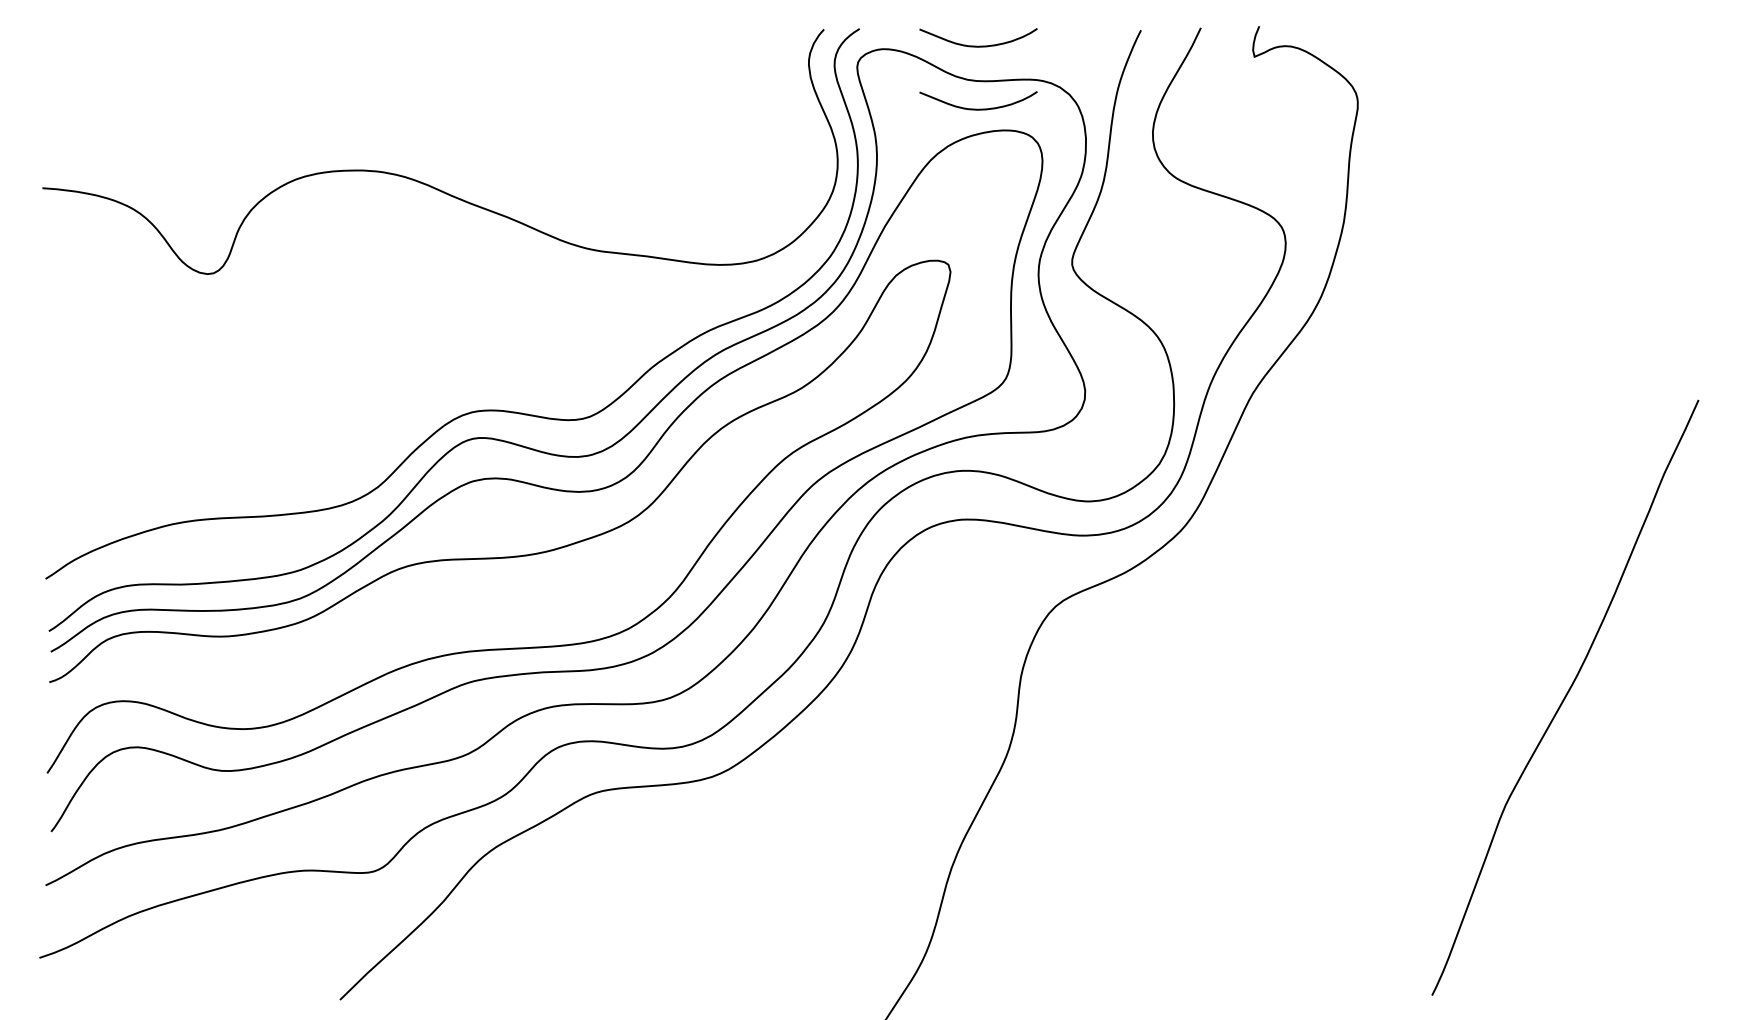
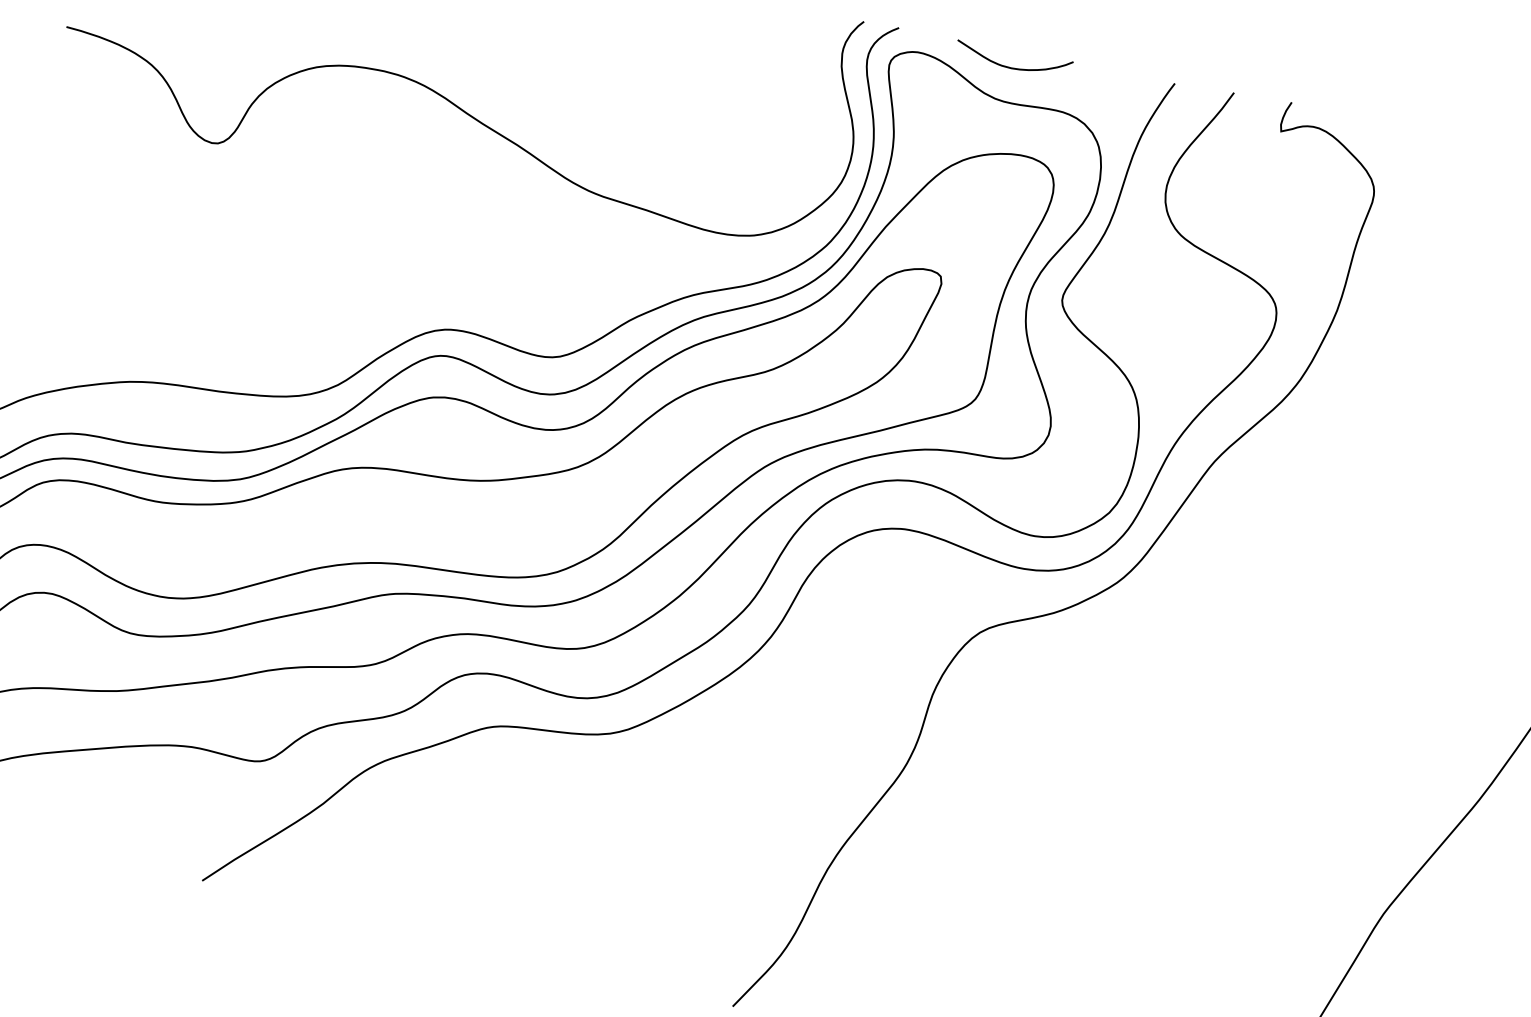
curve: (978, 108) -> (1000, 128), removed

